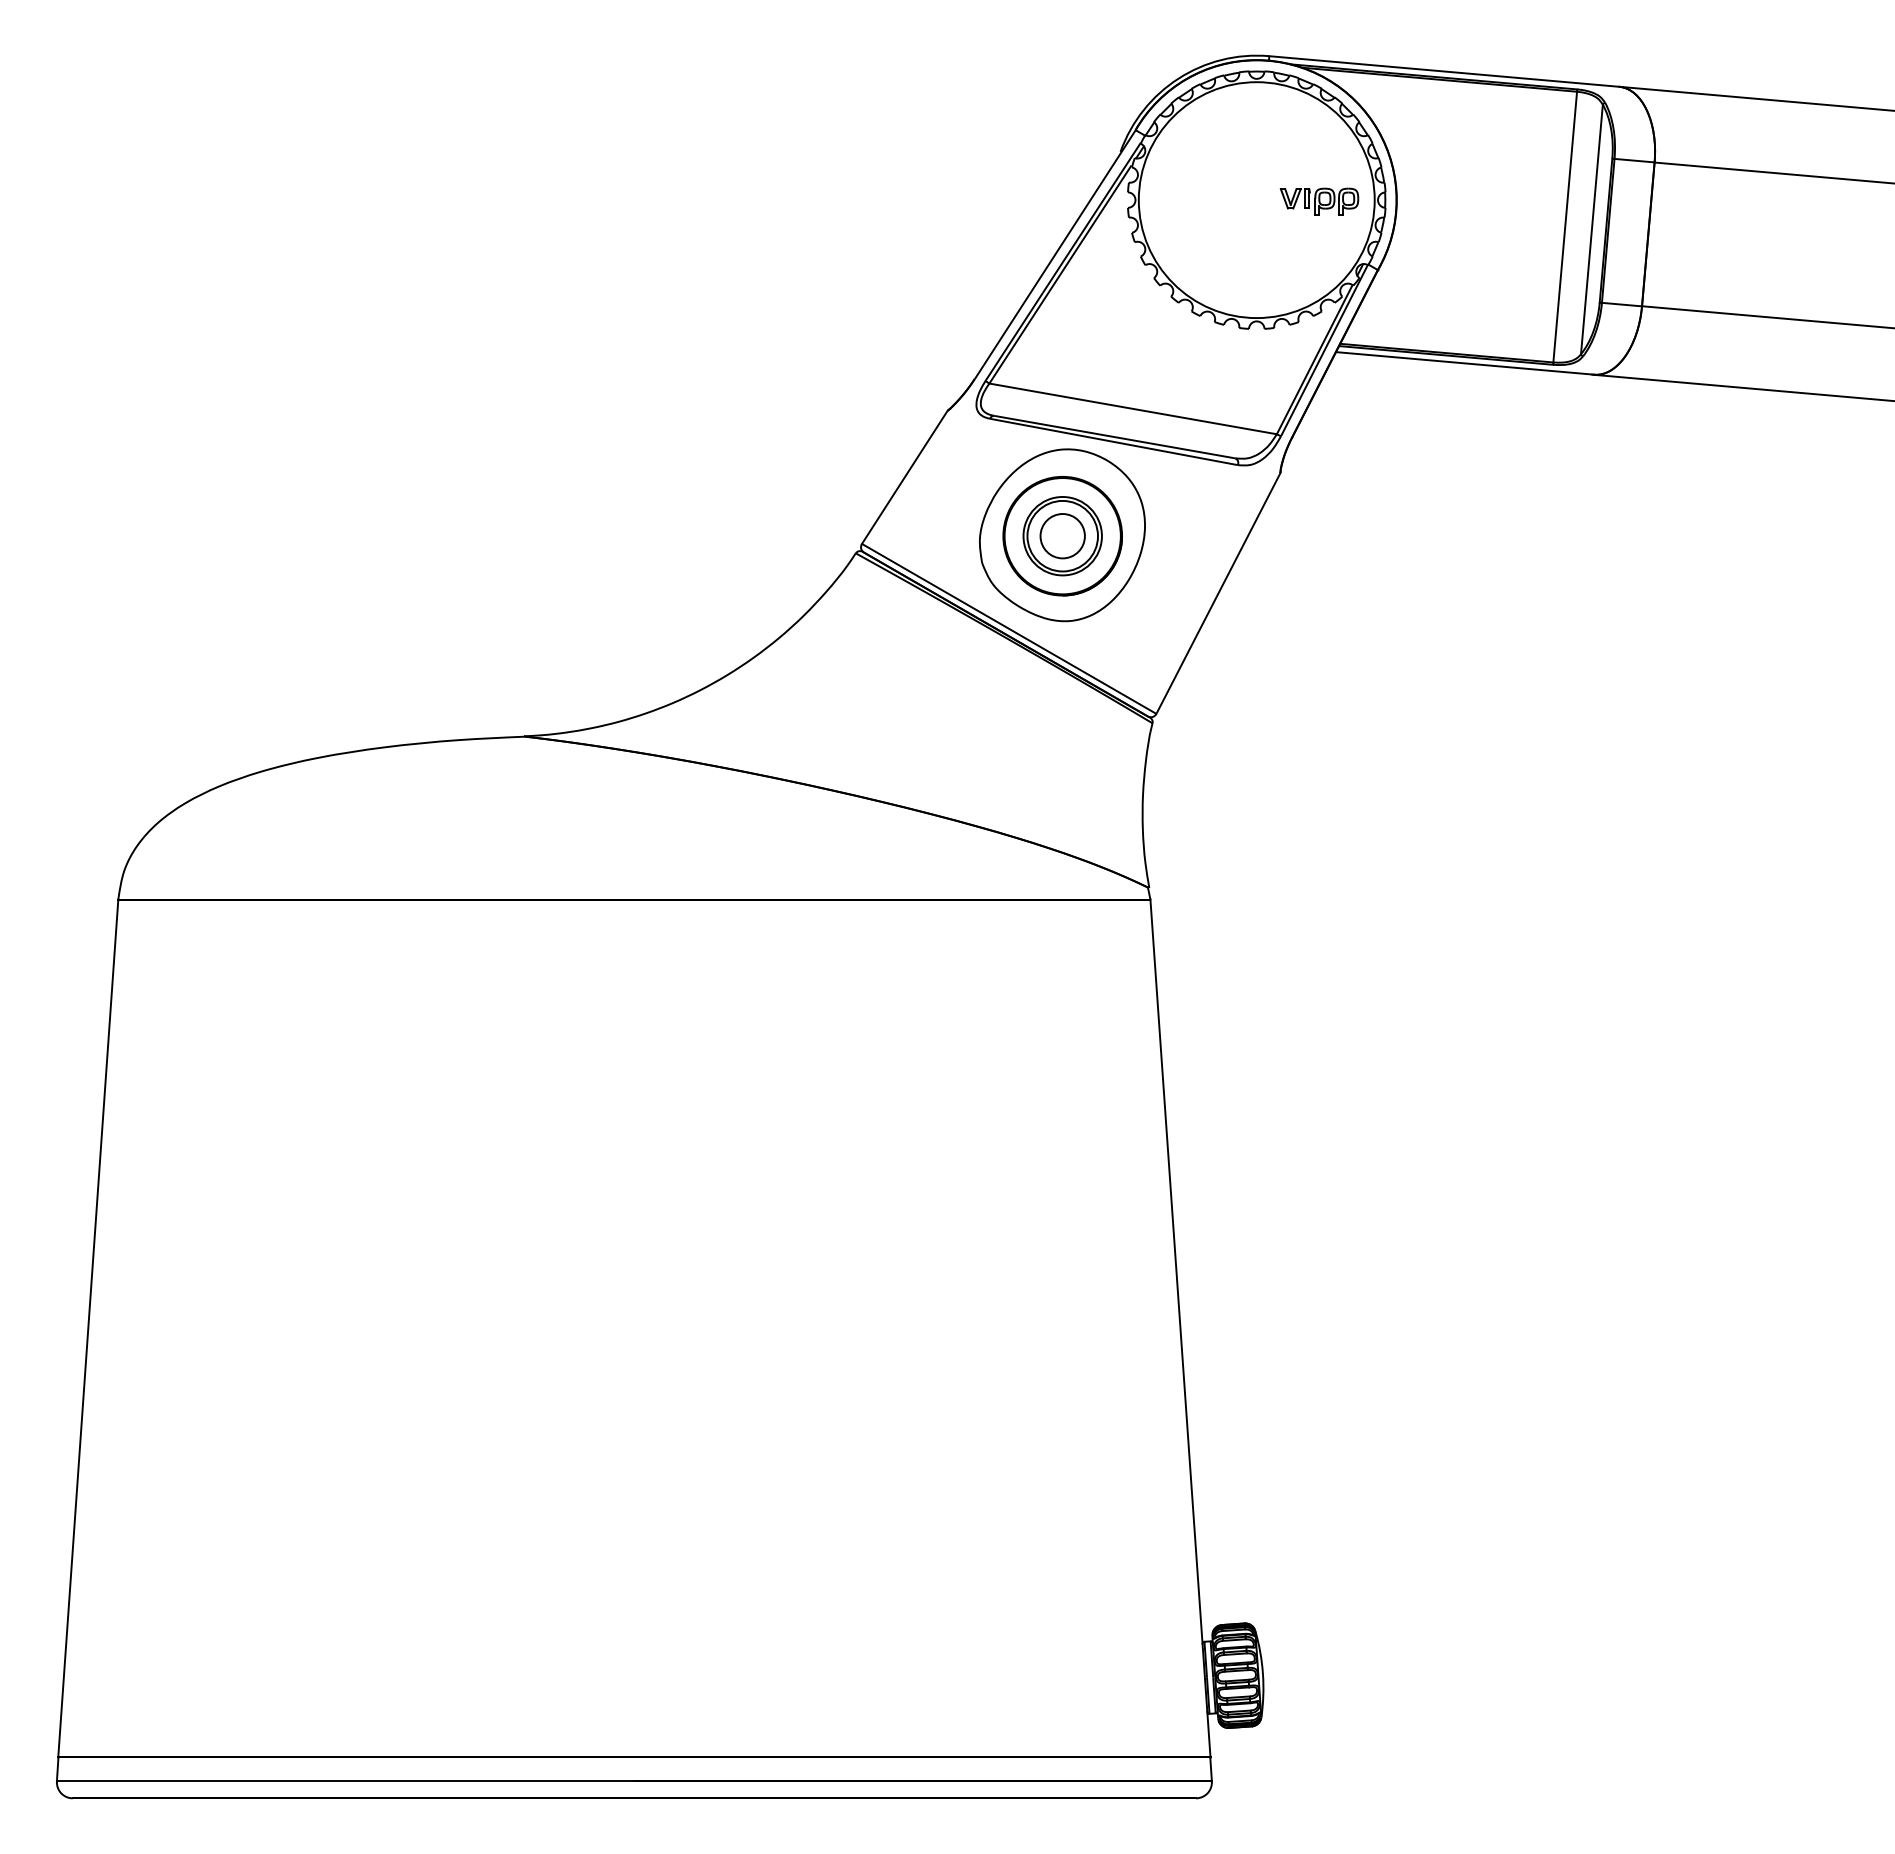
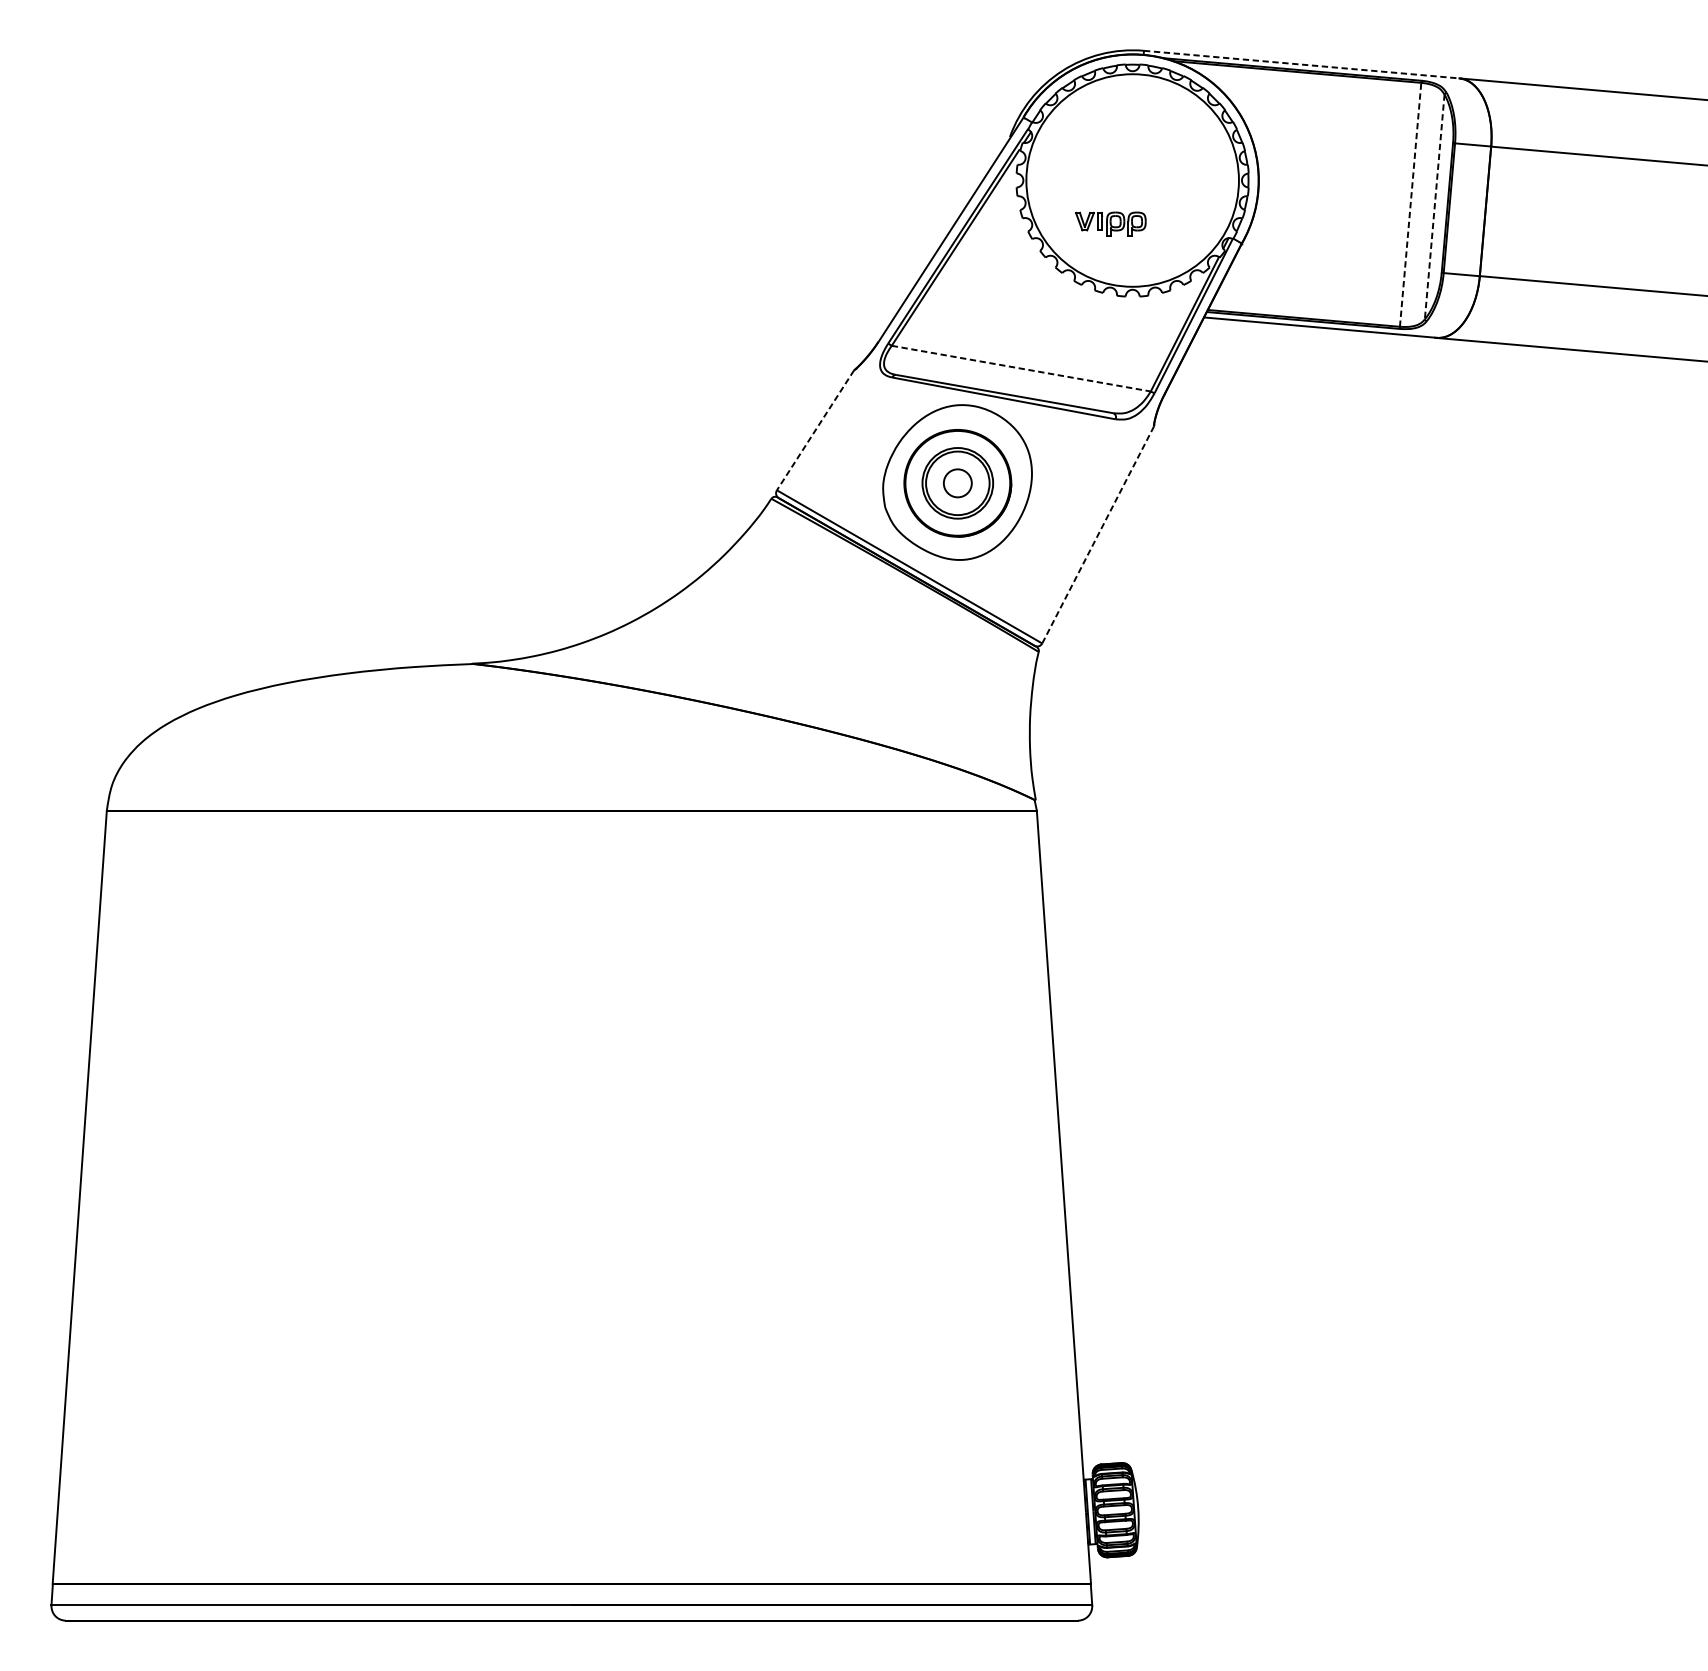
line: (1444, 71) -> (1301, 64), solid -> dashed
part: (1319, 201) -> (1110, 224), moved
line: (1565, 227) -> (1410, 205), solid -> dashed
line: (1591, 229) -> (1434, 206), solid -> dashed
line: (1133, 408) -> (1021, 368), solid -> dashed
line: (904, 477) -> (815, 430), solid -> dashed
circle: (1062, 536) -> (957, 483), size x0.7
line: (1218, 593) -> (1098, 534), solid -> dashed

